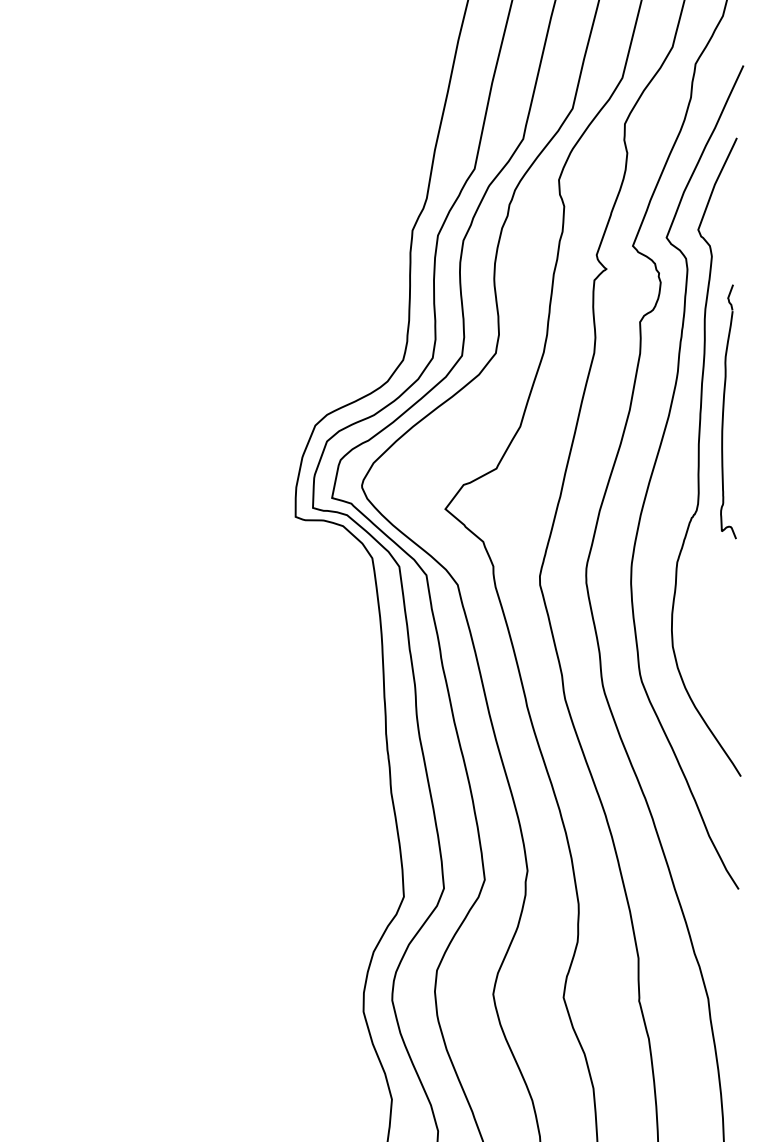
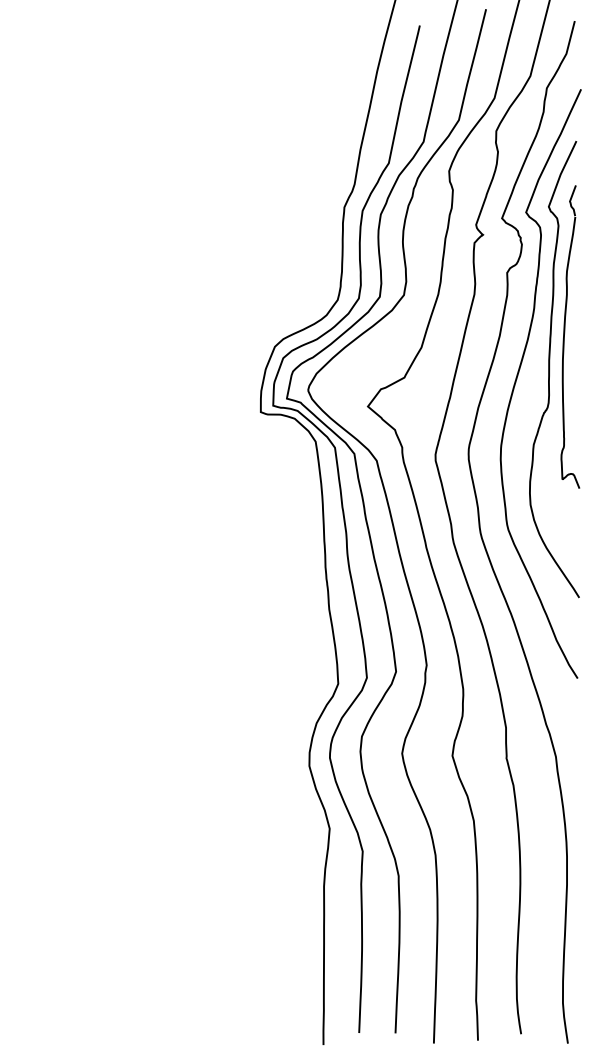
part: (728, 411) -> (570, 336), size x1.67

